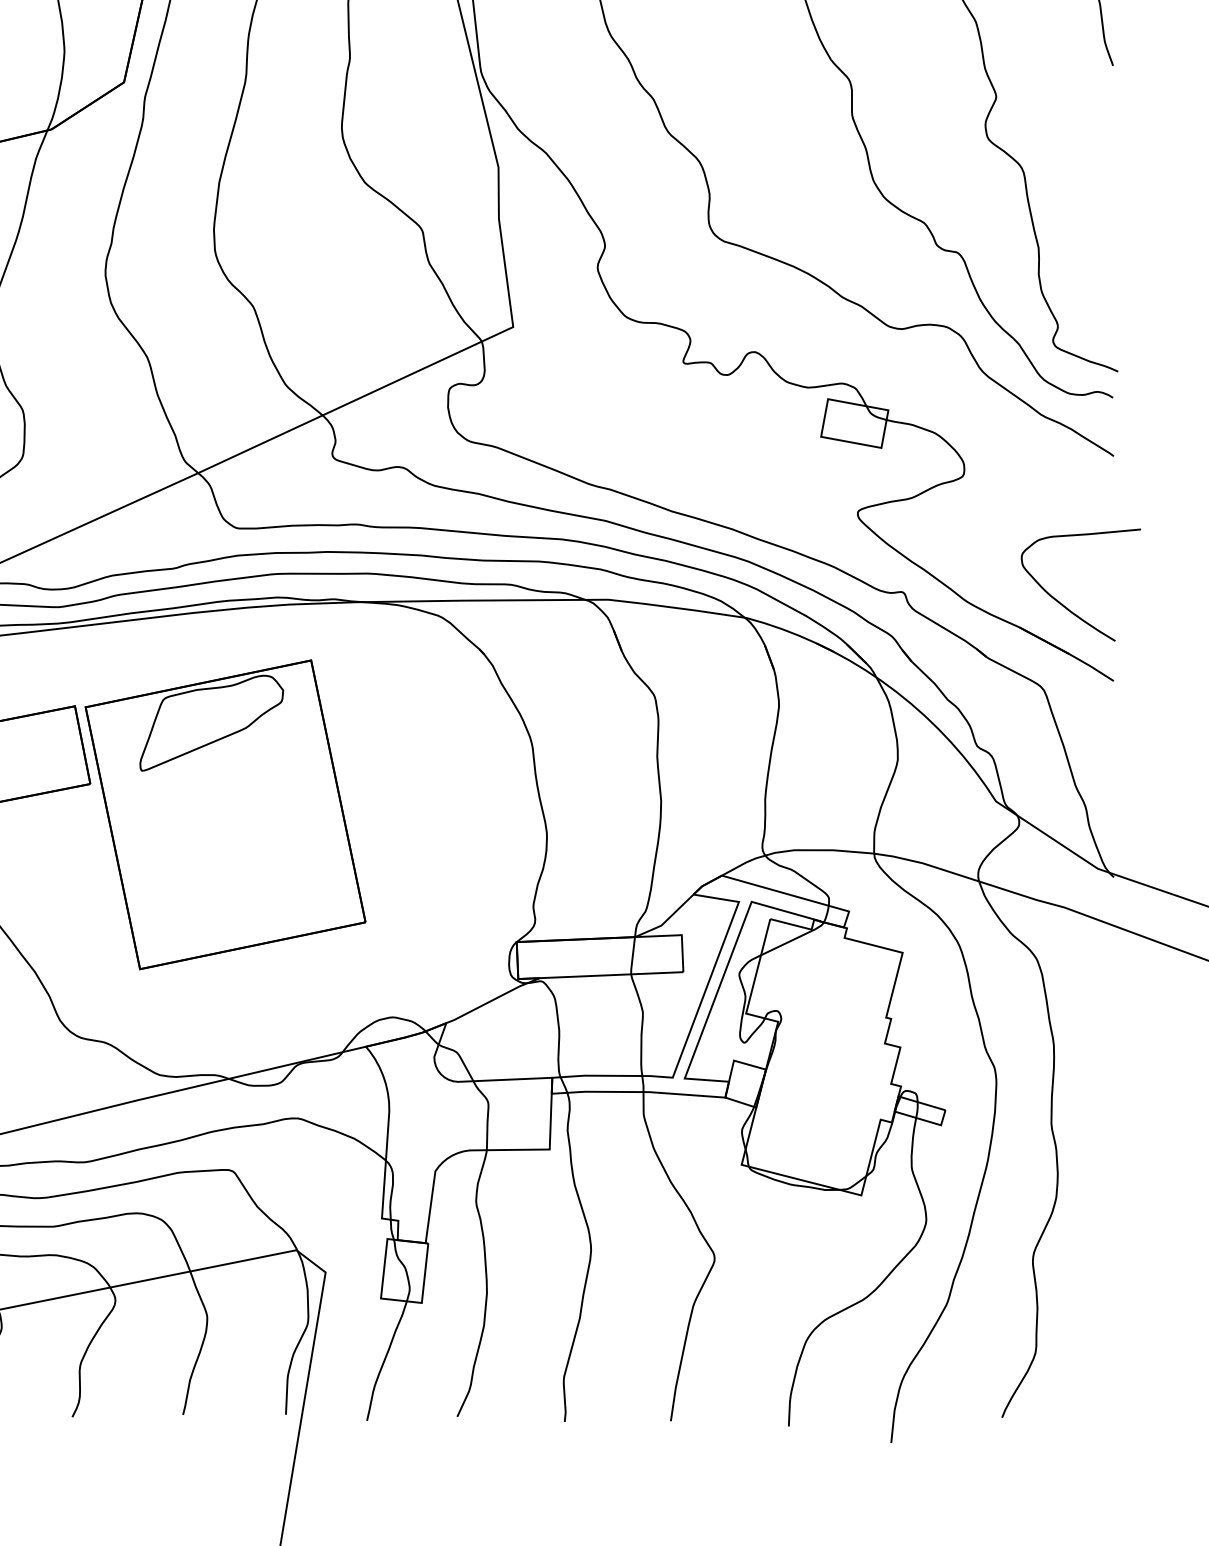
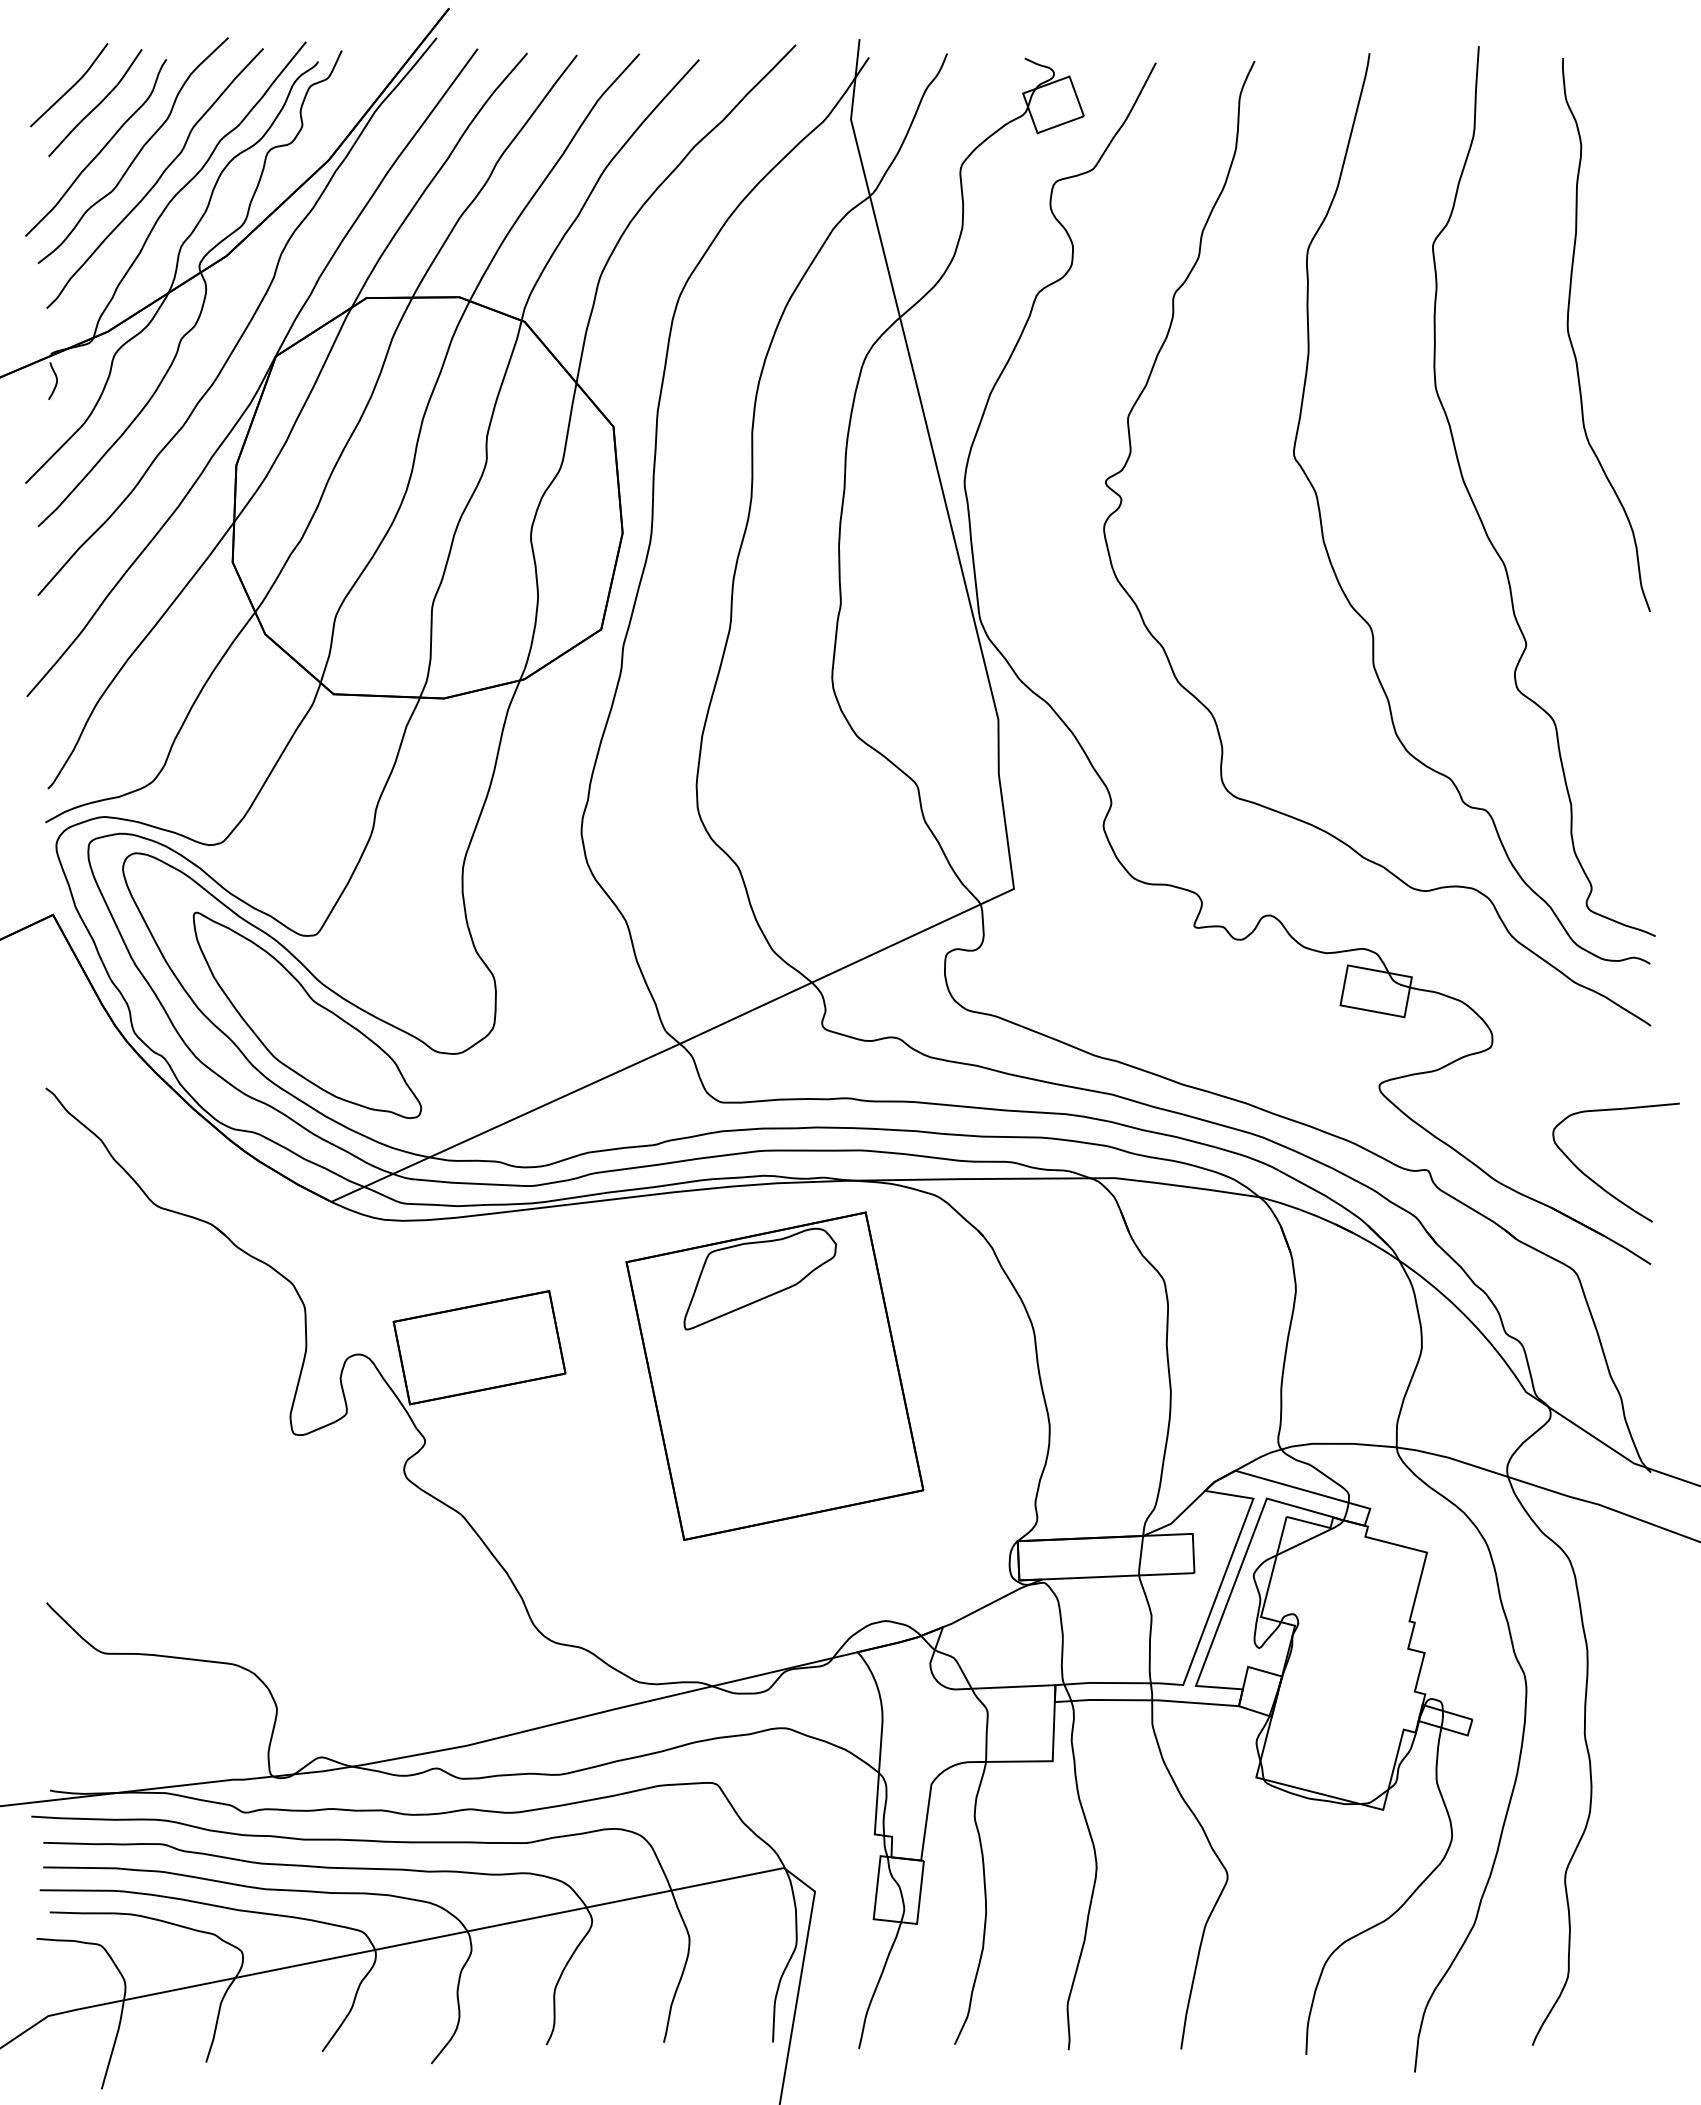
part: (225, 814) -> (774, 1375), moved

